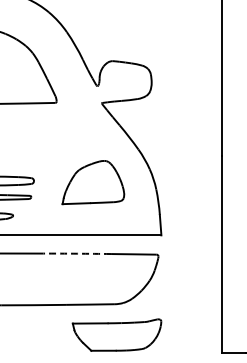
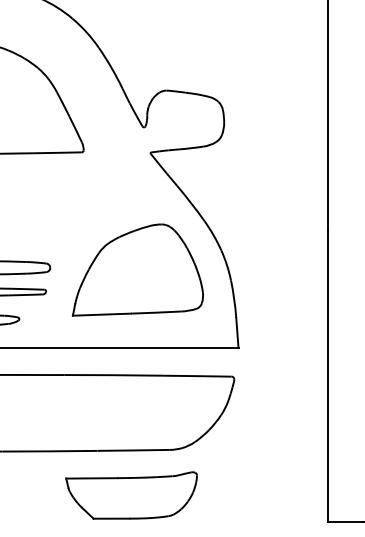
part: (93, 182) -> (138, 269), size x1.43
arc: (77, 253) -> (114, 374), dashed -> solid
part: (116, 334) -> (130, 494), moved

